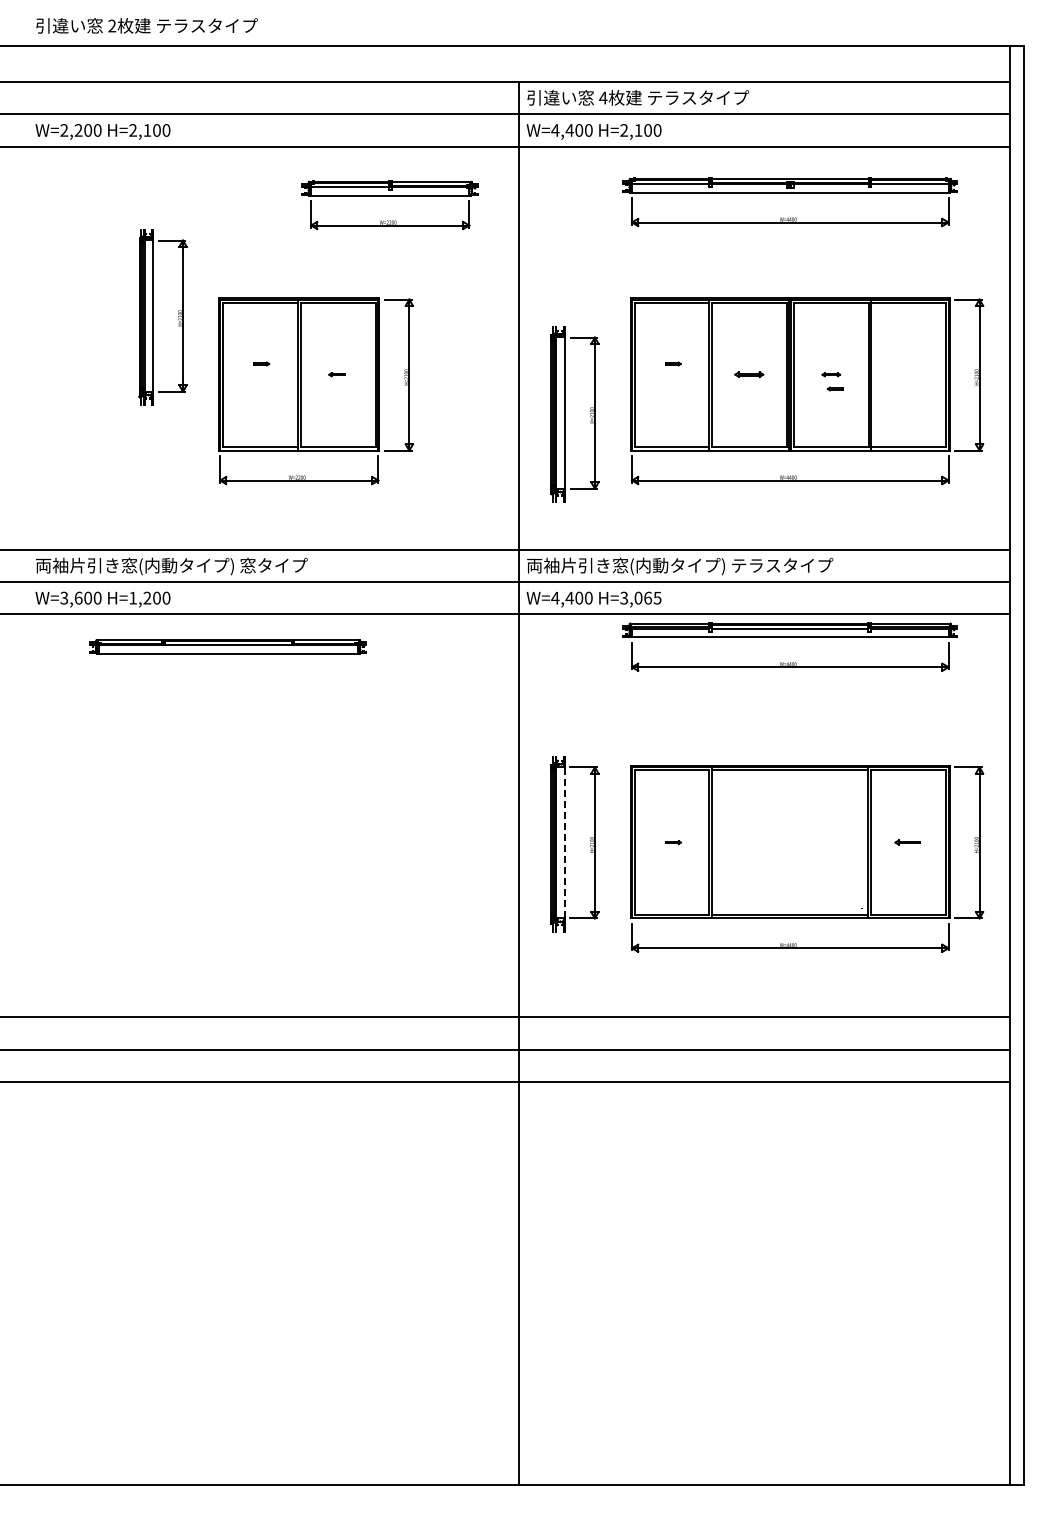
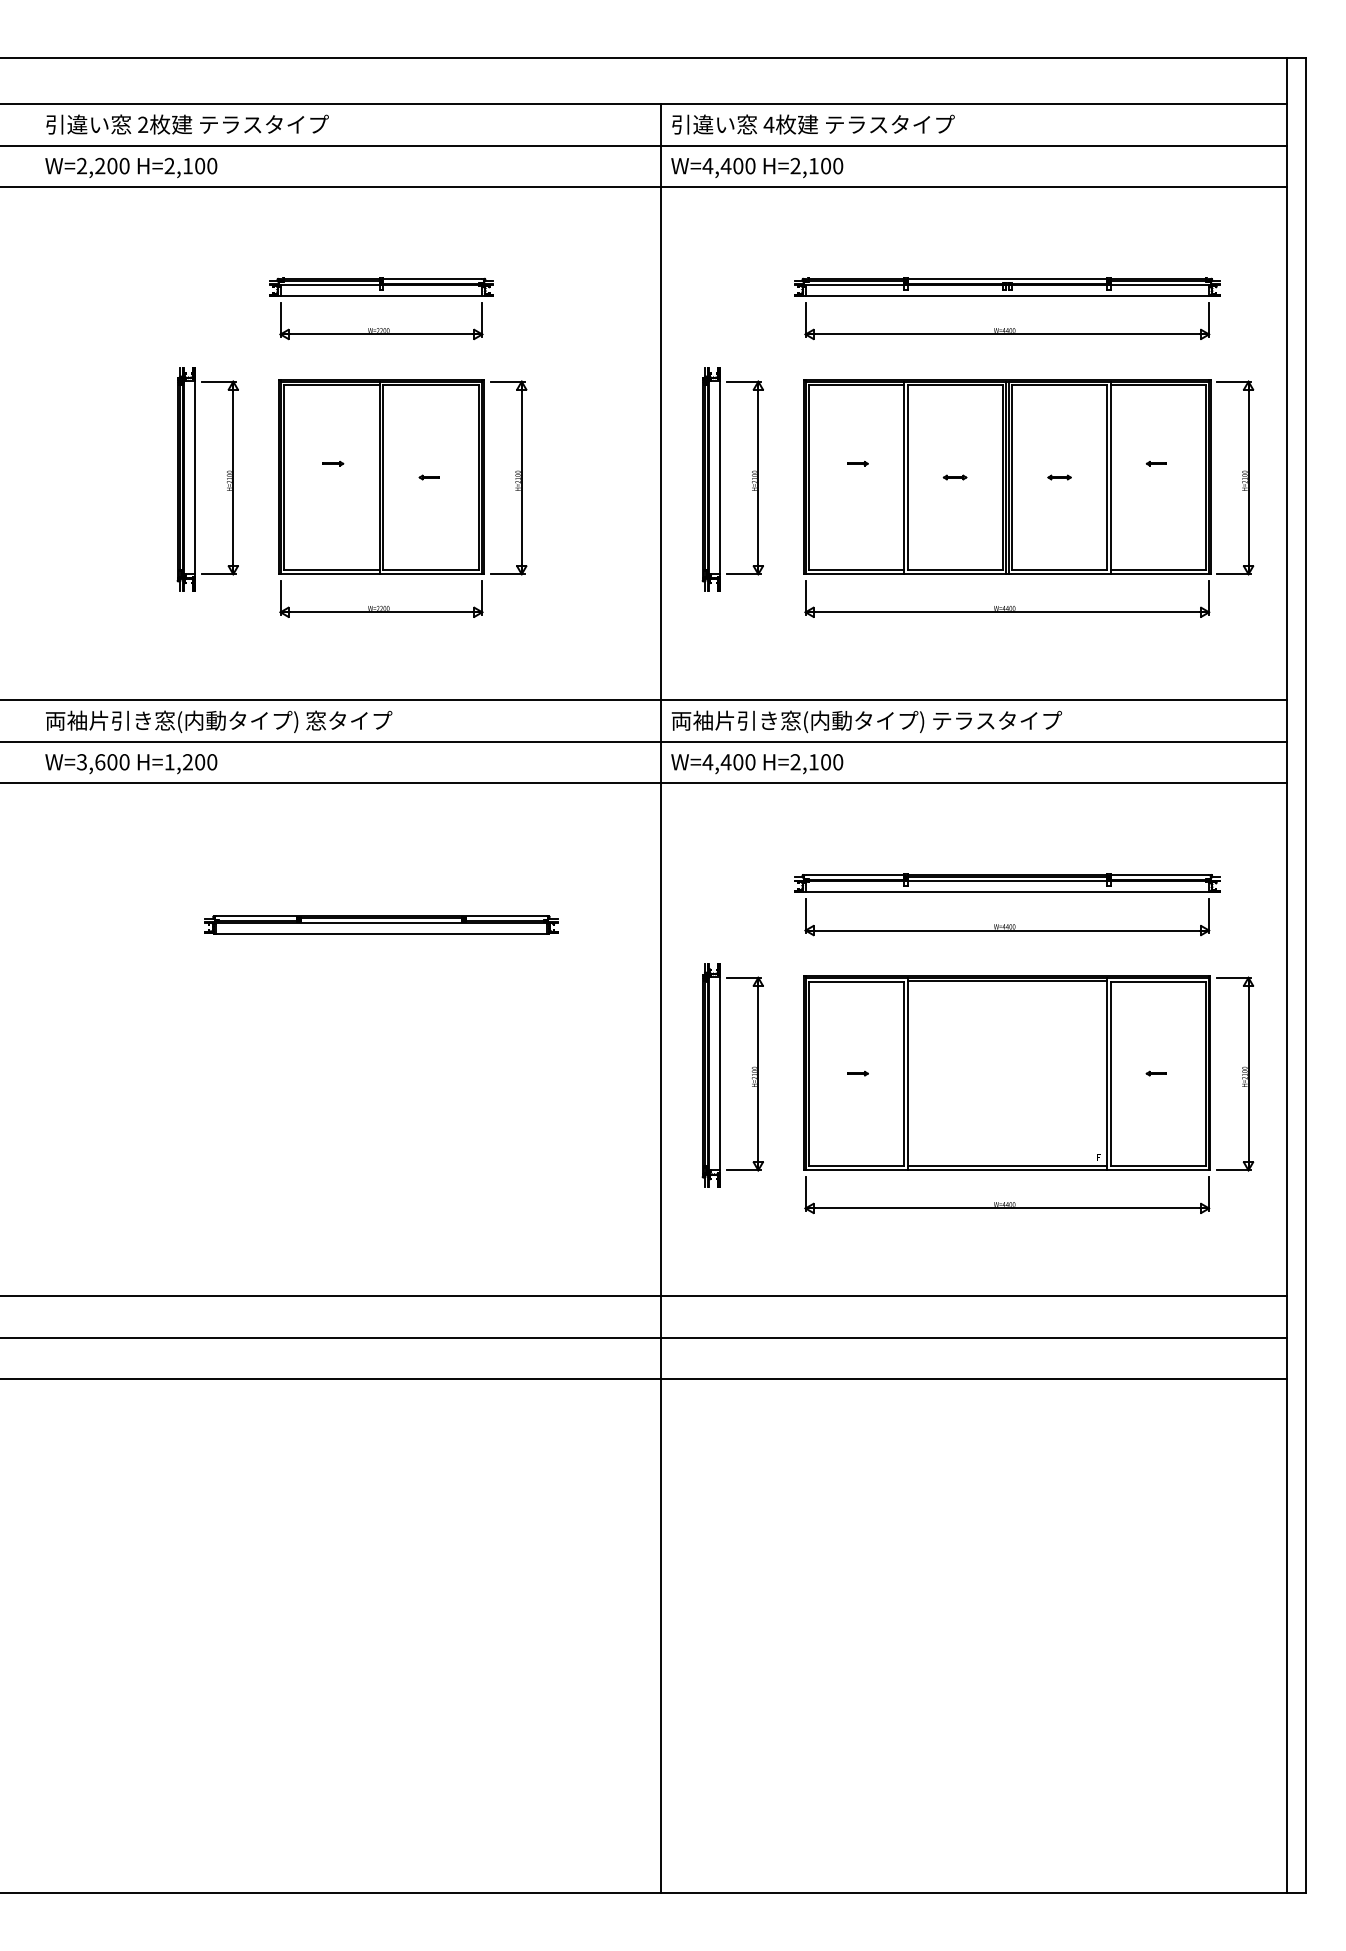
text: (146, 25) -> (186, 124), moved
part: (789, 193) -> (1006, 297), moved
part: (389, 196) -> (380, 297), moved
part: (153, 317) -> (195, 479), moved
part: (749, 374) -> (955, 477), size x0.62
part: (834, 388) -> (1155, 463), moved
part: (565, 414) -> (720, 479), moved
text: (640, 597) -> (816, 761), H=3,065 -> H=2,100
part: (789, 637) -> (1006, 892), moved
part: (227, 646) -> (380, 924), moved
part: (906, 842) -> (1155, 1073), size x0.62
line: (565, 843) -> (720, 1074), dashed -> solid

